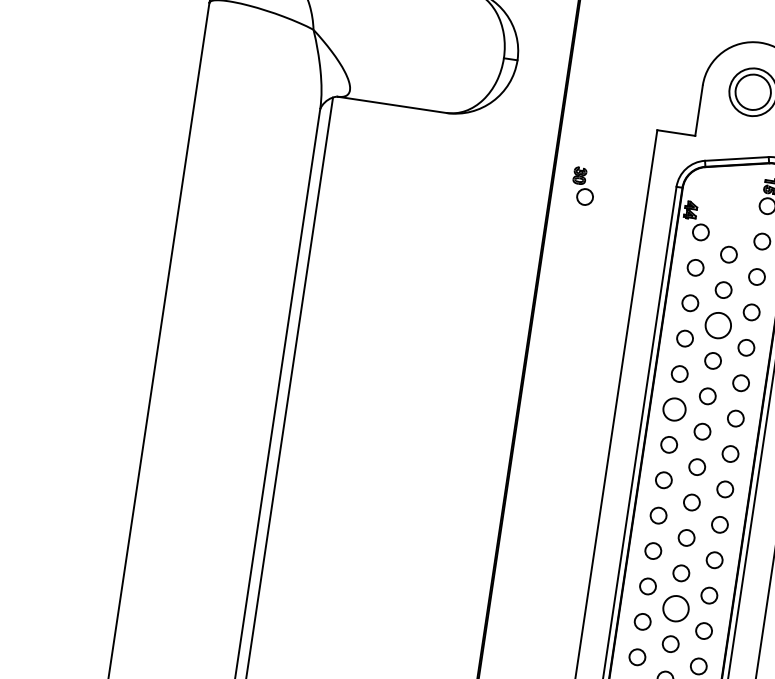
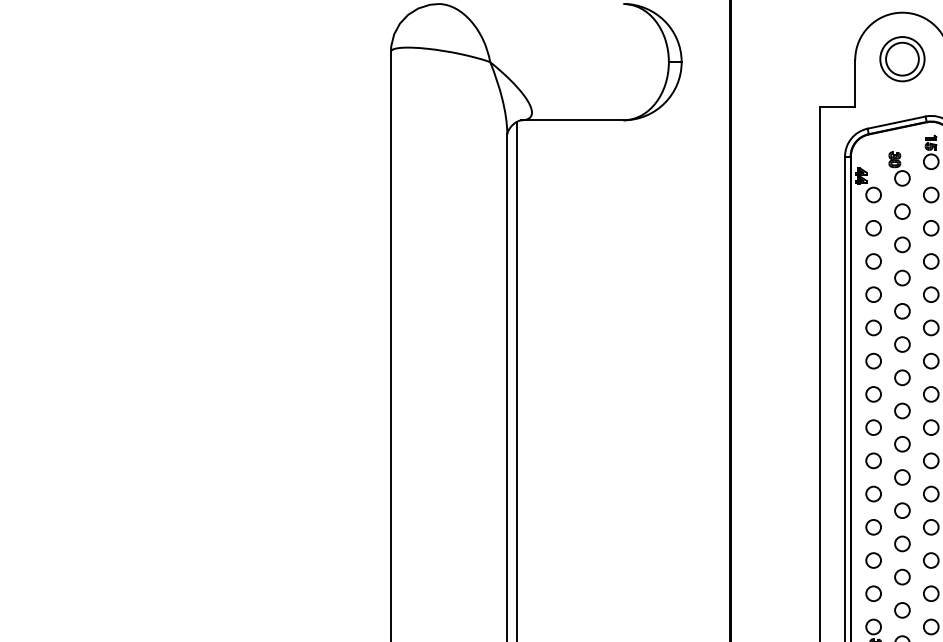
part: (583, 185) -> (899, 168), moved
circle: (718, 324) -> (902, 277), size x0.62
circle: (674, 408) -> (873, 360), size x0.71
circle: (676, 608) -> (902, 543), size x0.62

